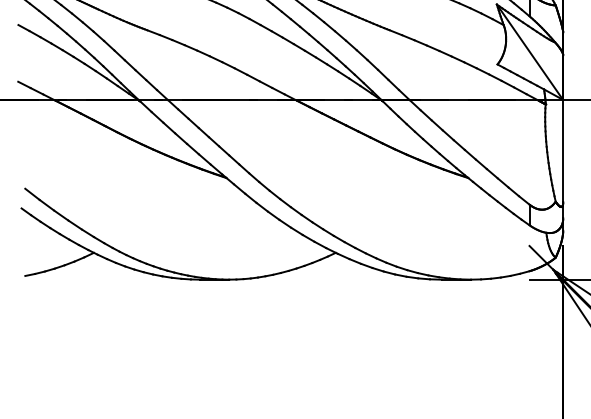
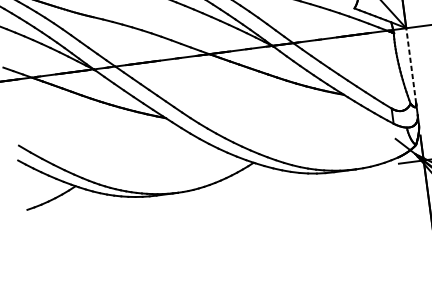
line: (563, 150) -> (411, 65), solid -> dashed

